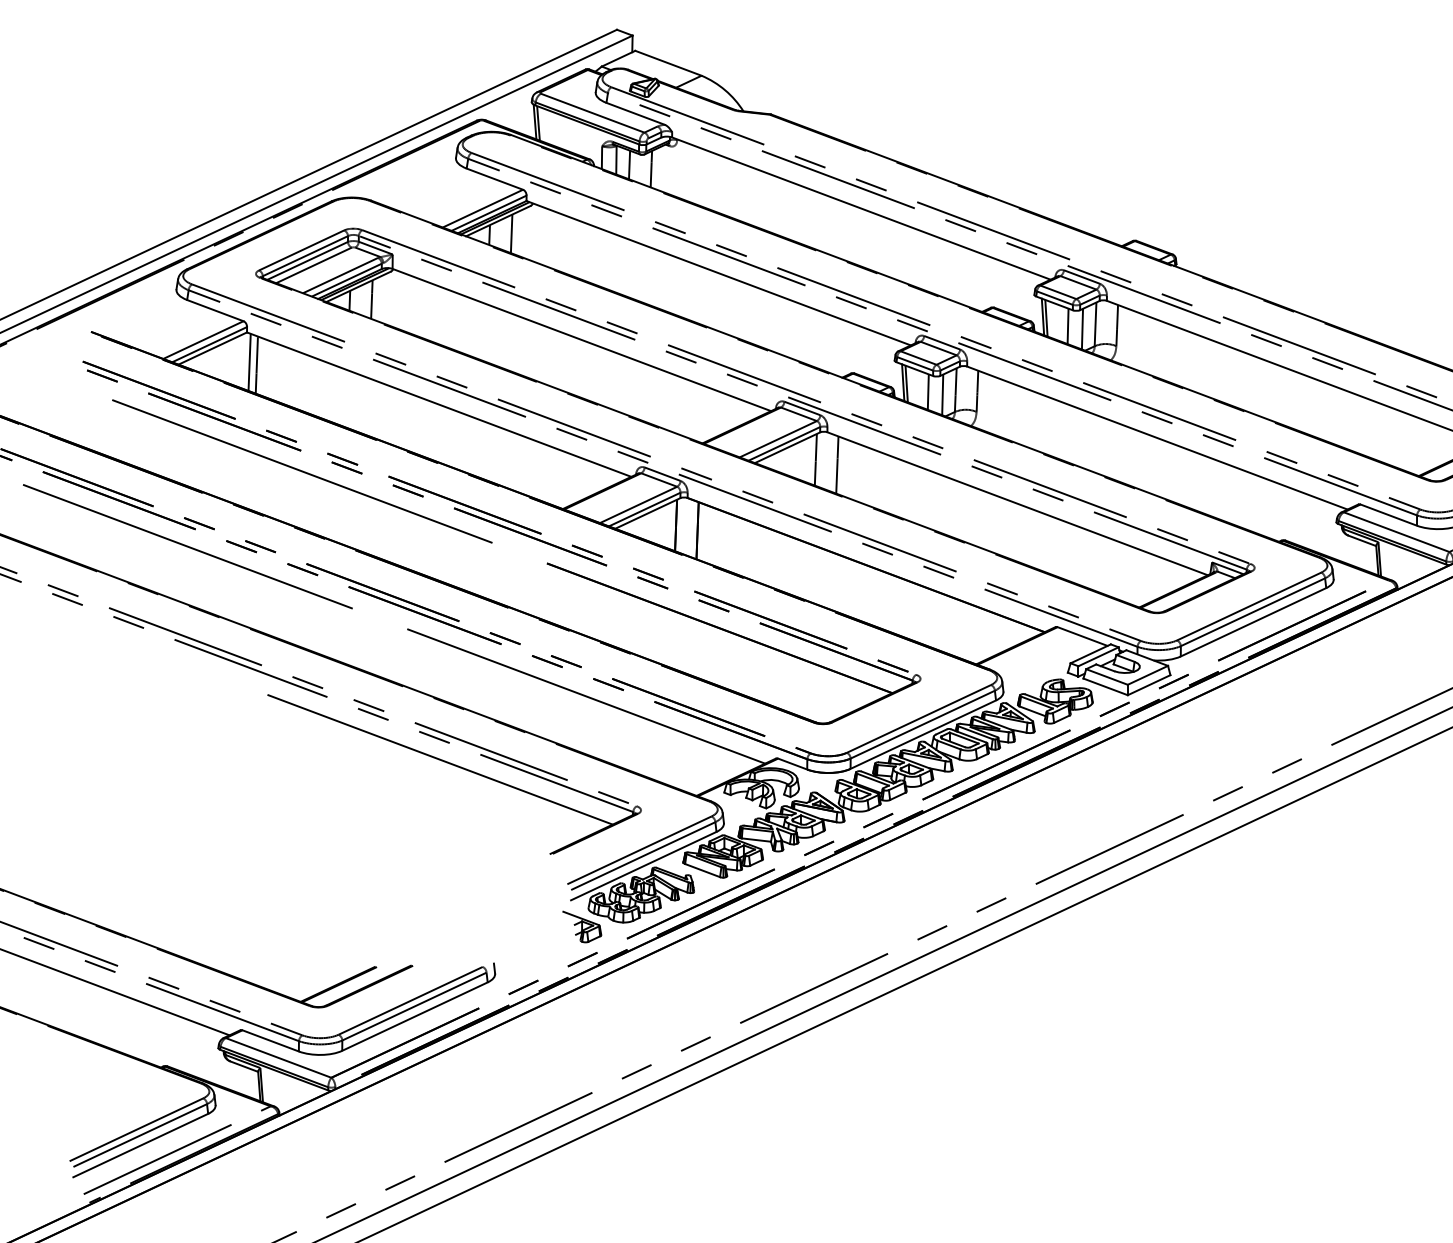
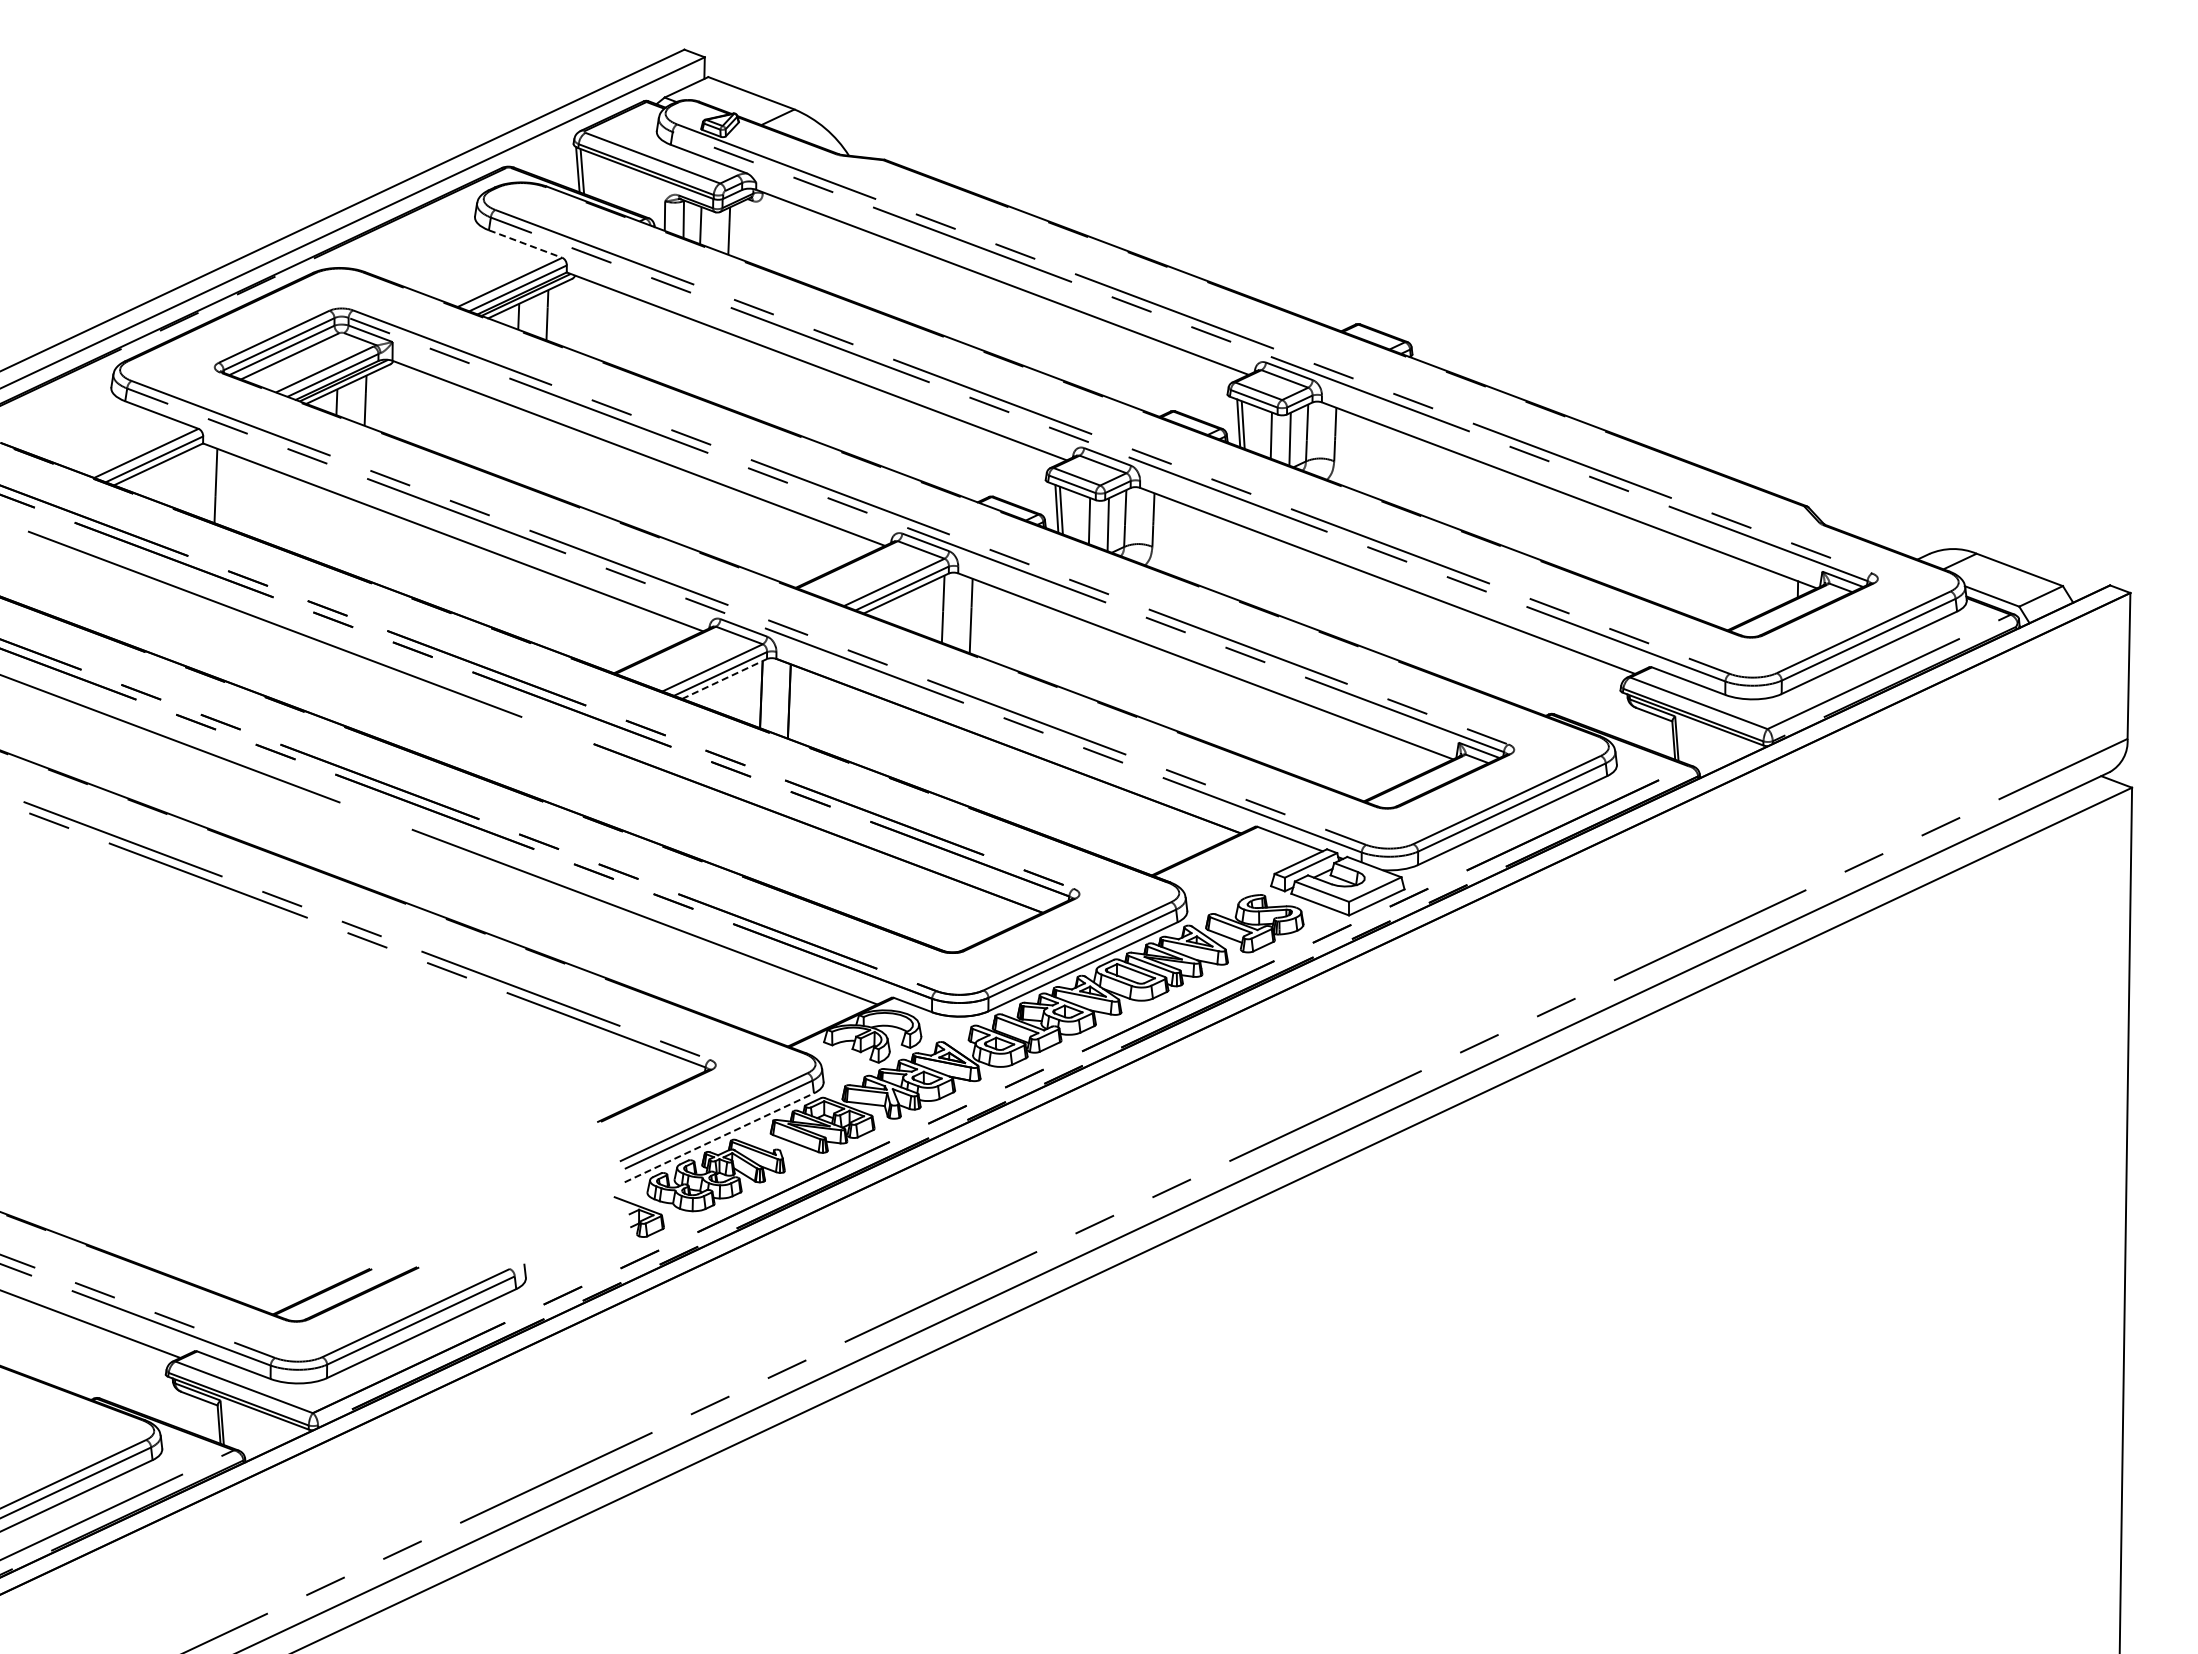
line: (495, 179) -> (526, 244), solid -> dashed
line: (249, 362) -> (206, 482), removed
line: (647, 513) -> (724, 679), solid -> dashed
line: (440, 759) -> (454, 999), removed
line: (643, 865) -> (719, 1137), solid -> dashed

